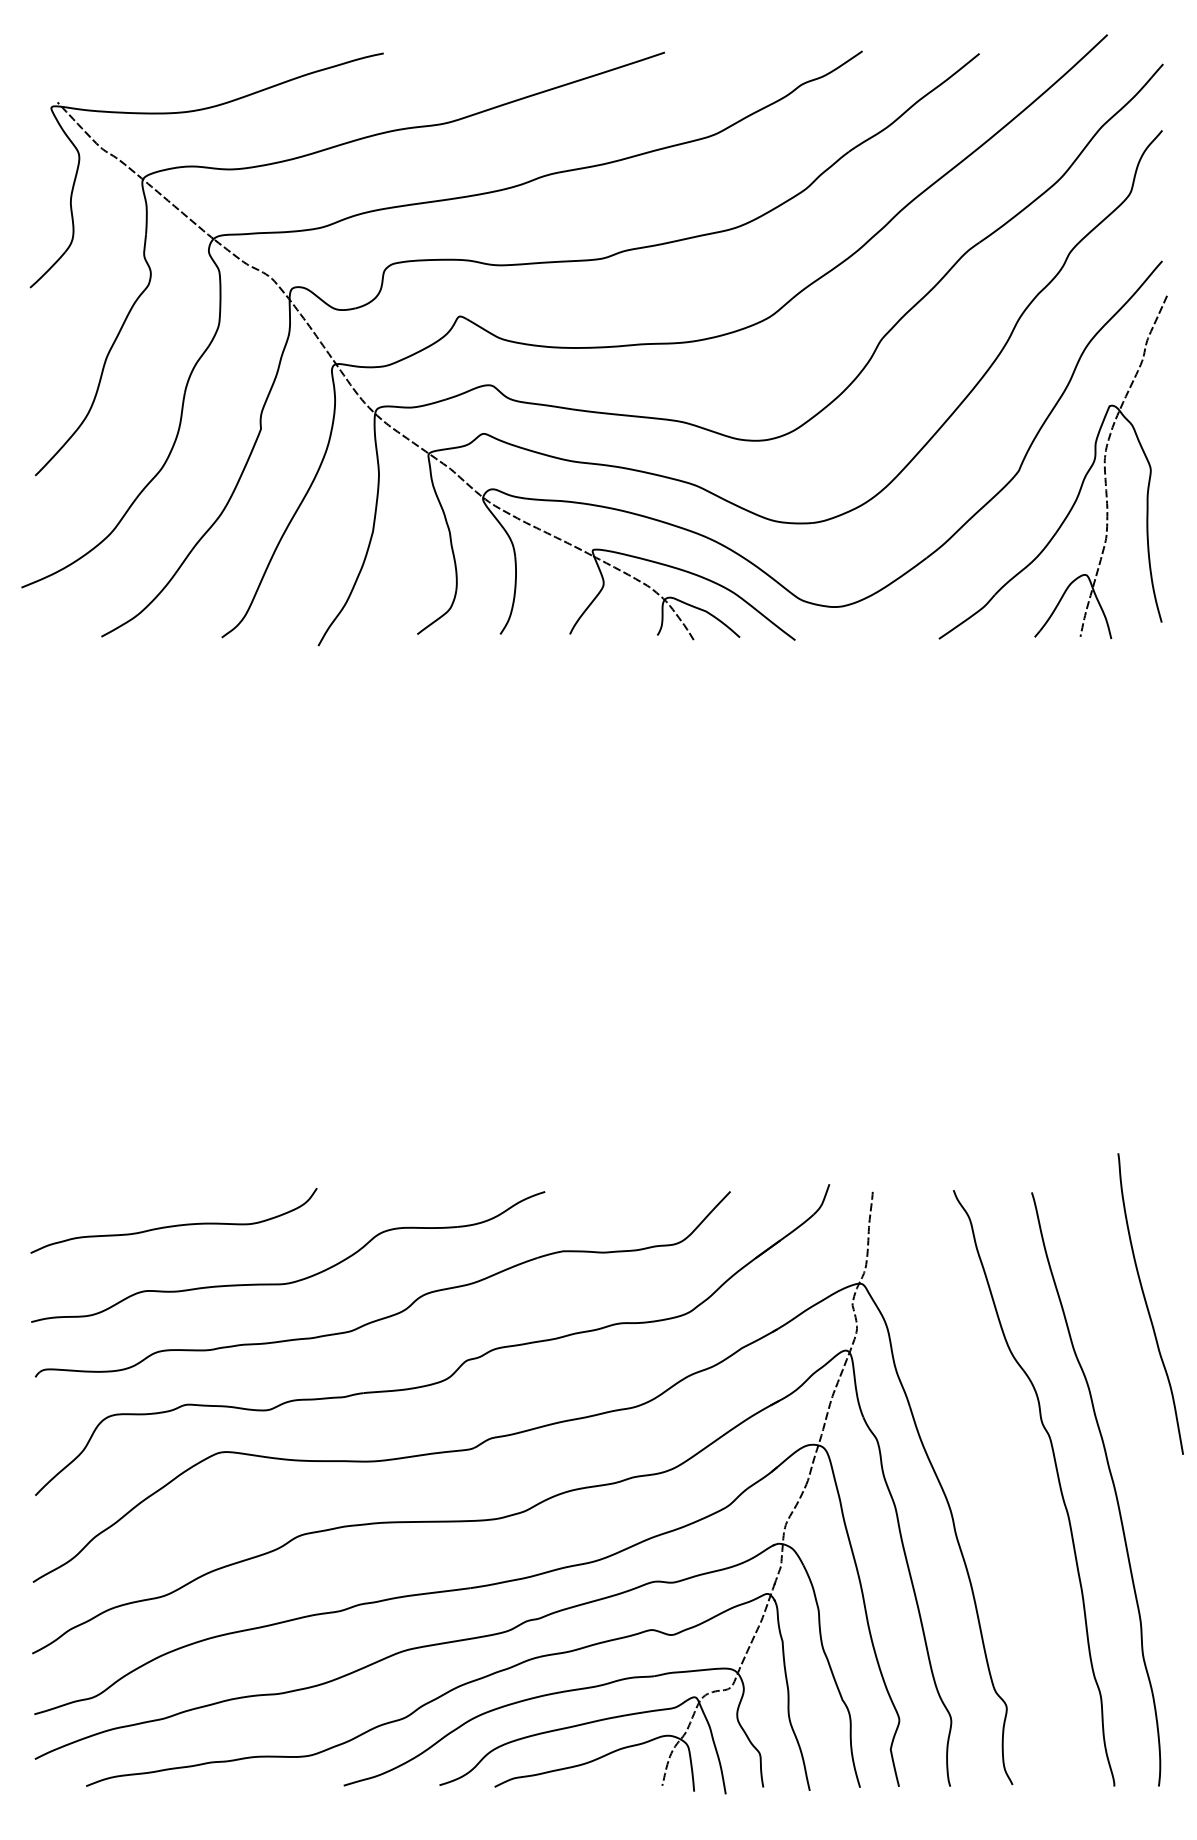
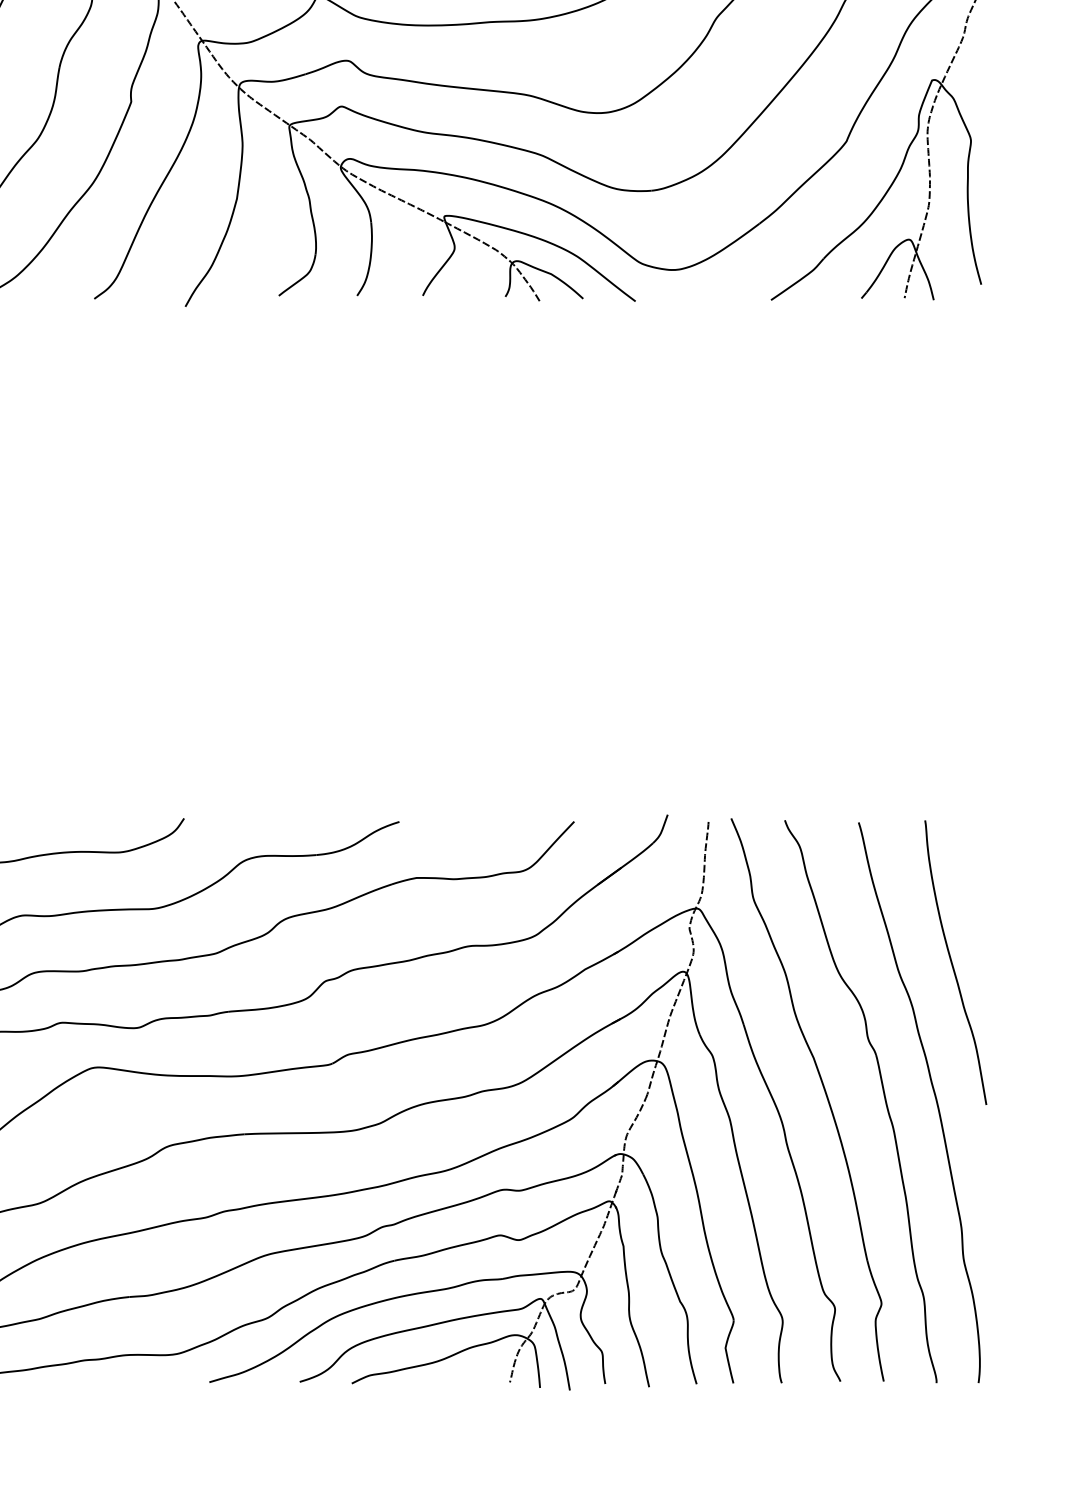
curve: (1147, 1303) -> (952, 962), moved
part: (996, 1481) -> (825, 1095), added

